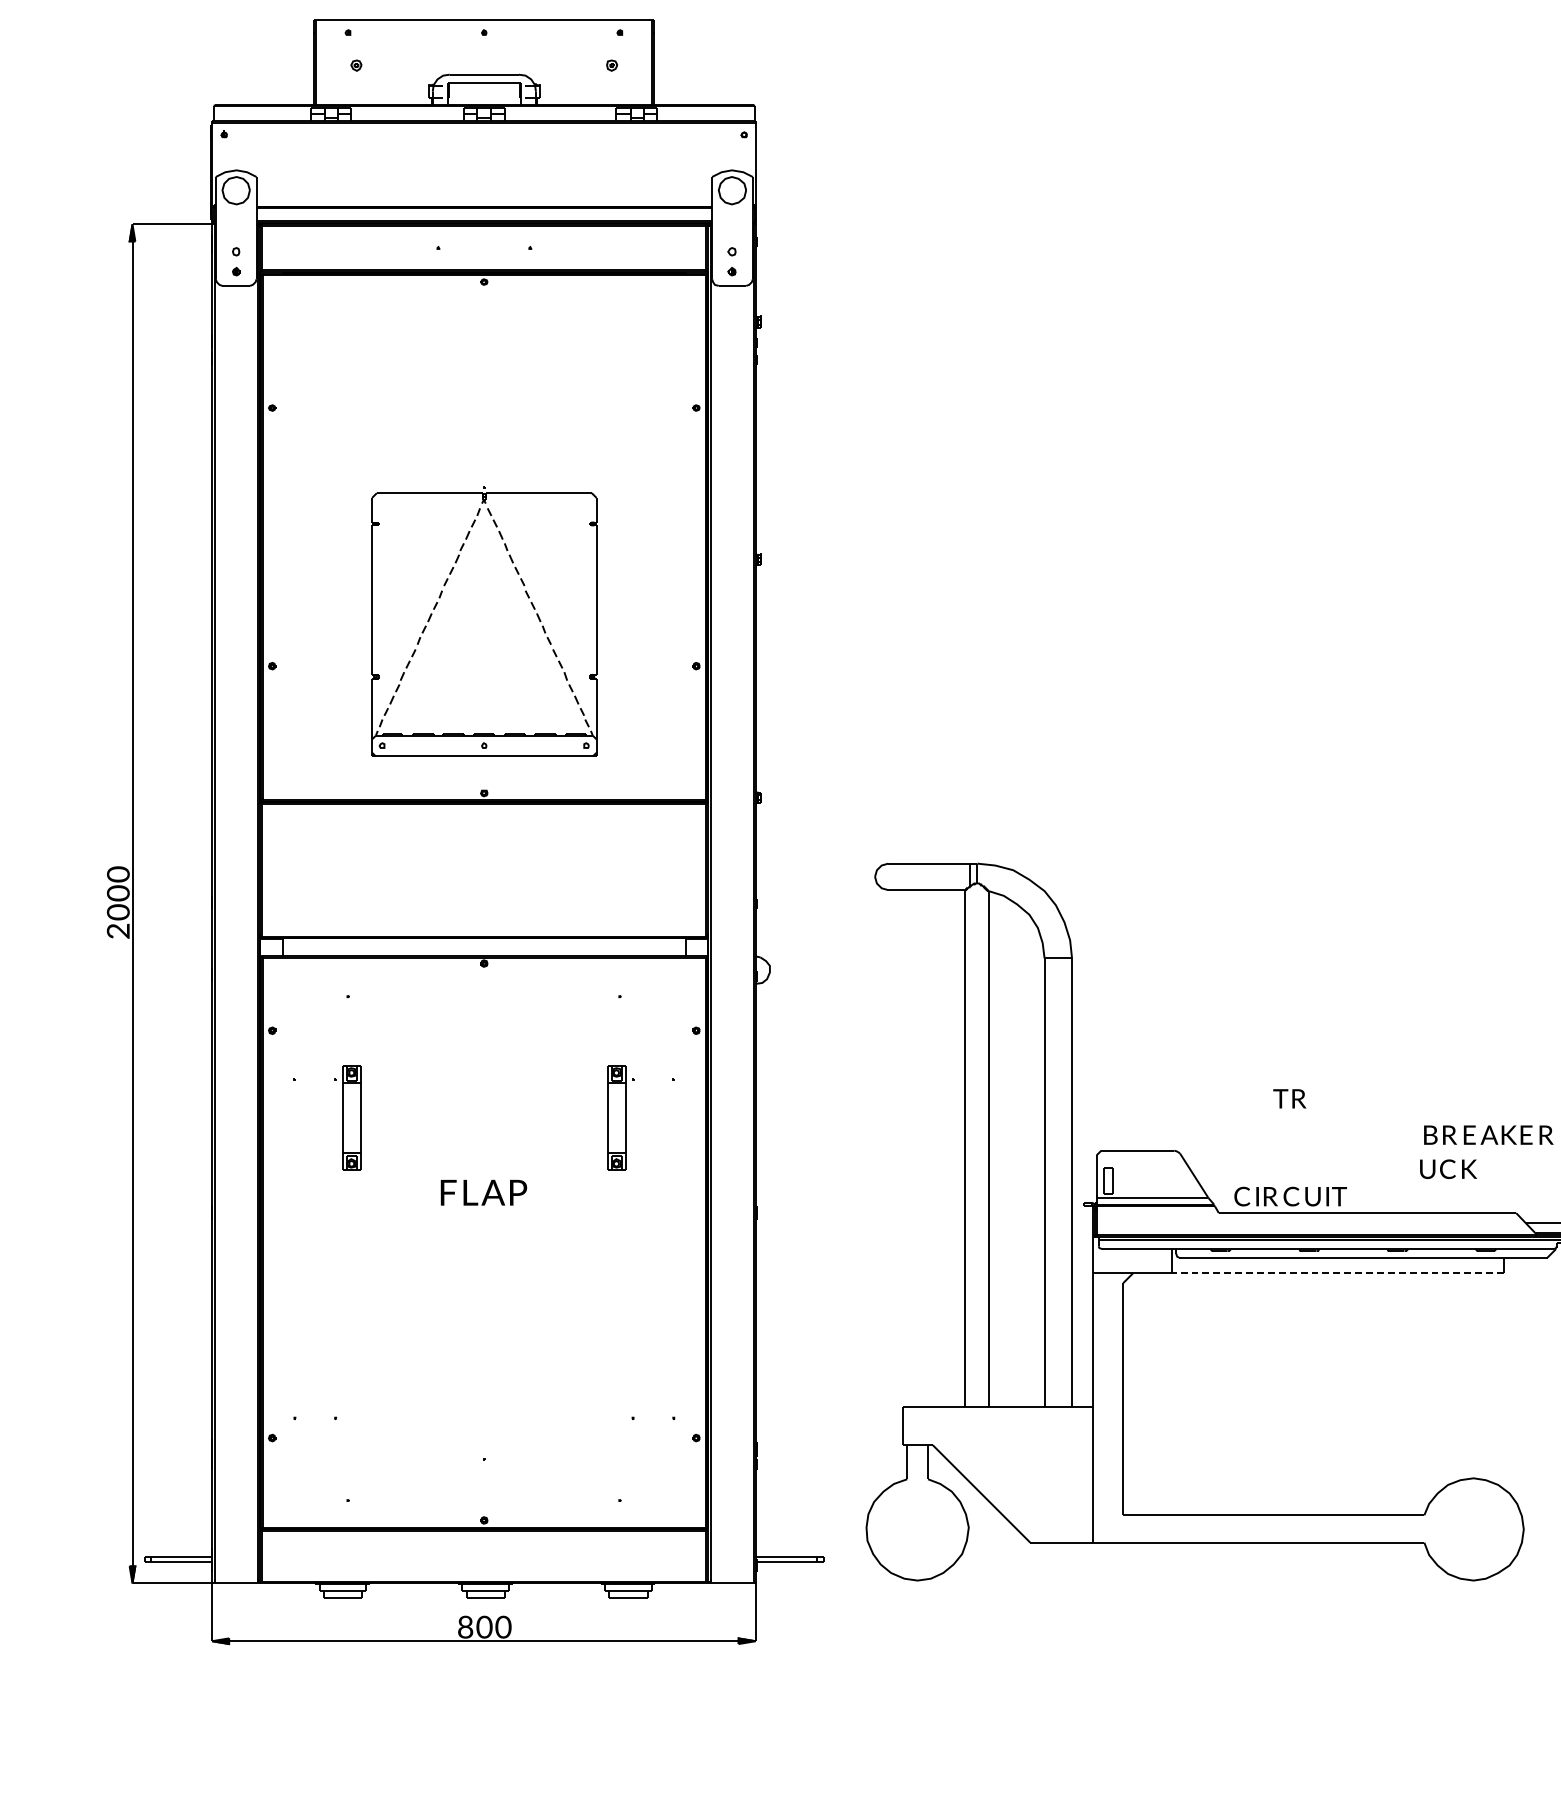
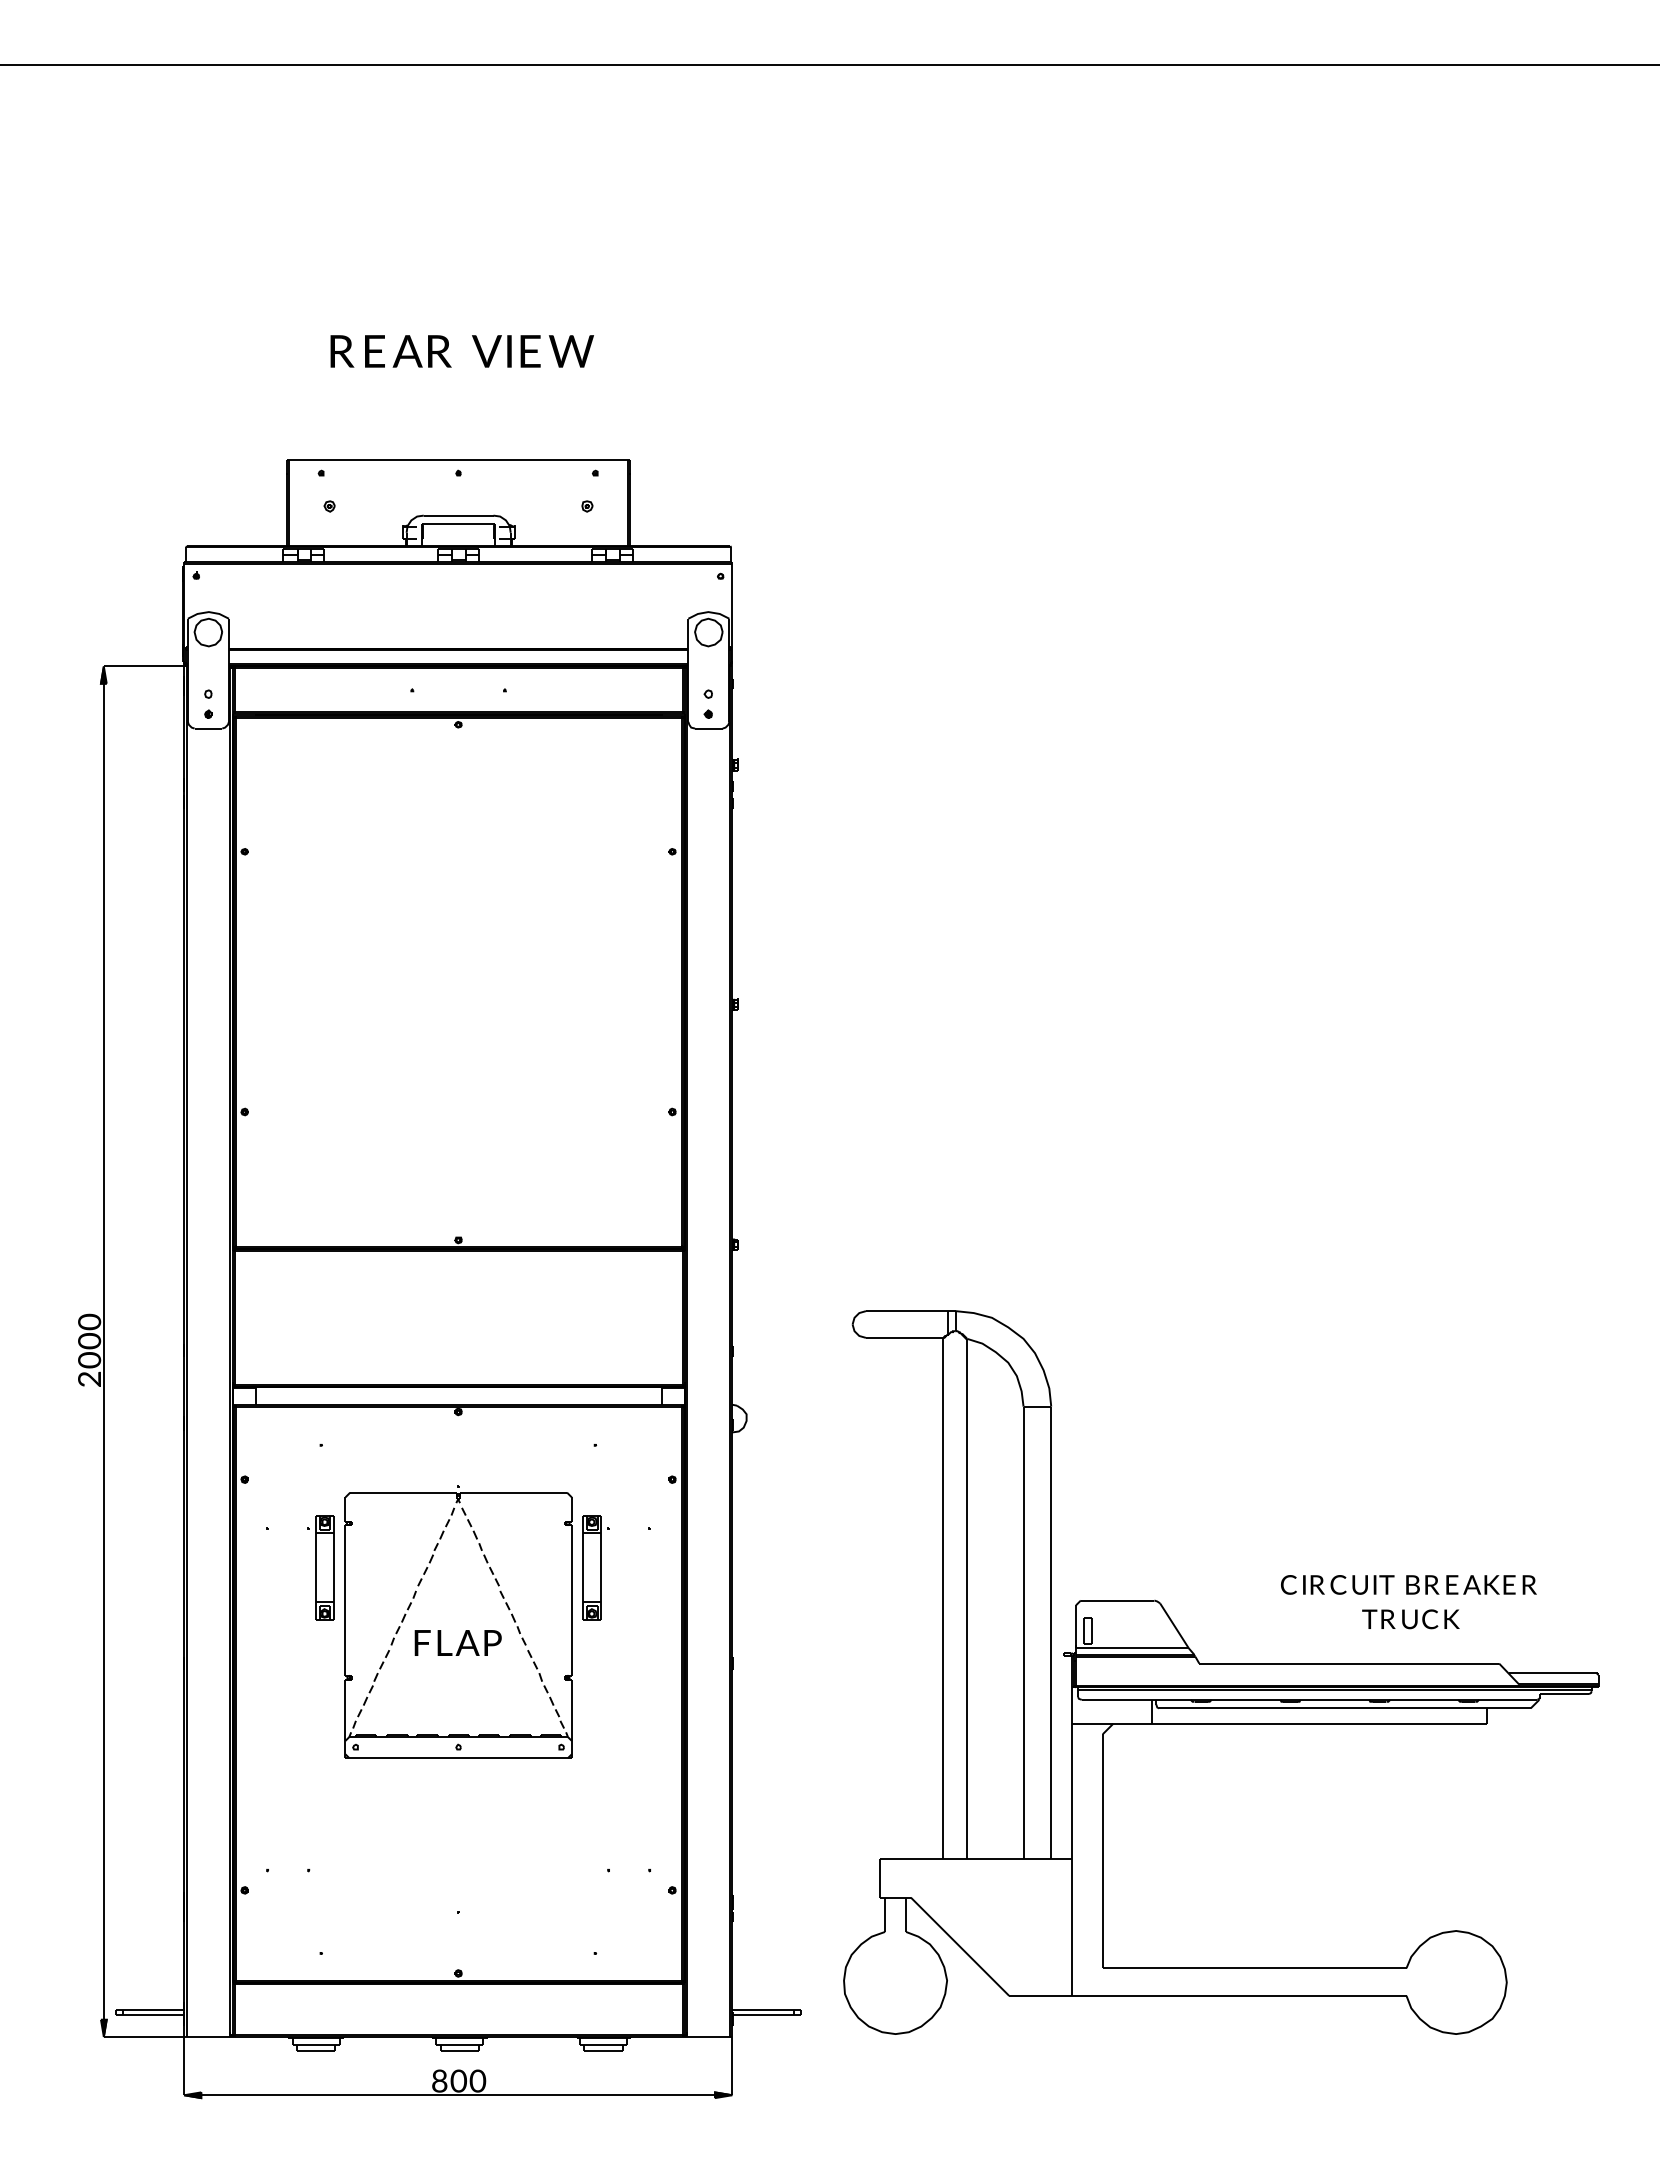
part: (484, 621) -> (458, 1621), moved
text: (1289, 1098) -> (1378, 1618), moved
text: (1290, 1196) -> (1337, 1584), moved
line: (1338, 1272) -> (1319, 1723), dashed -> solid

